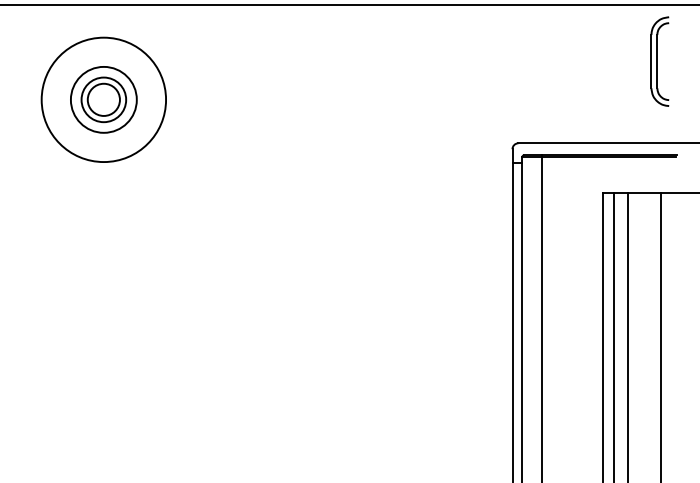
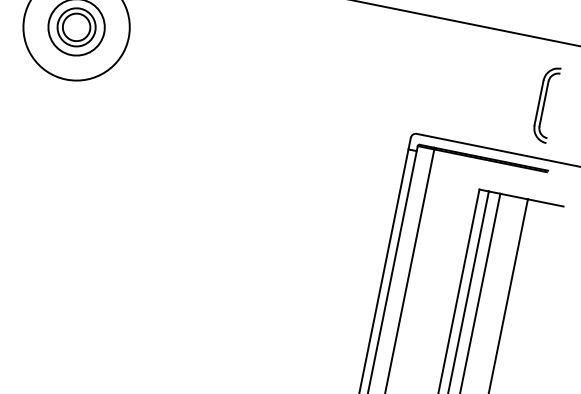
part: (659, 61) -> (545, 104), moved

